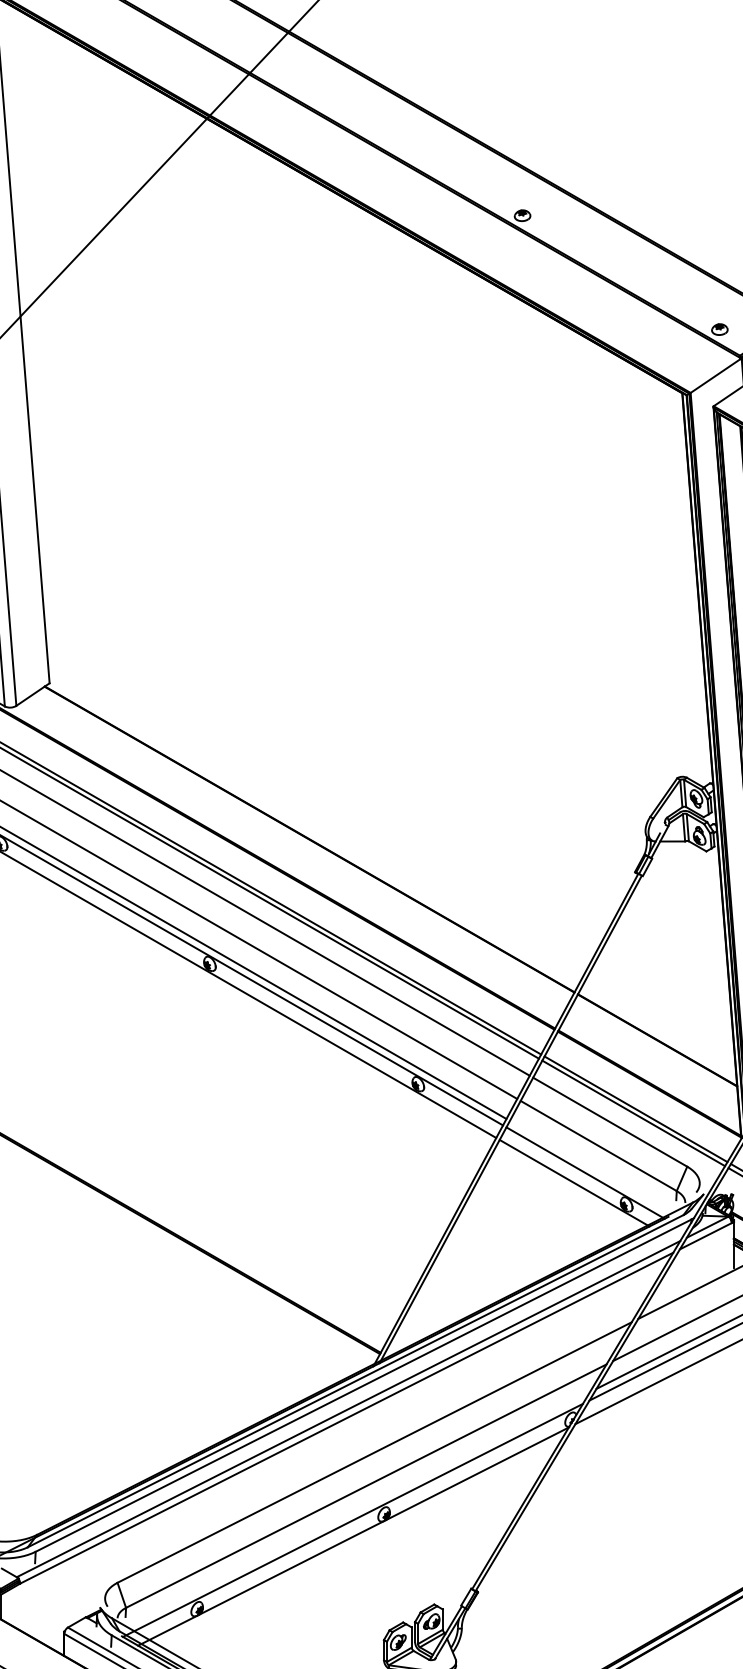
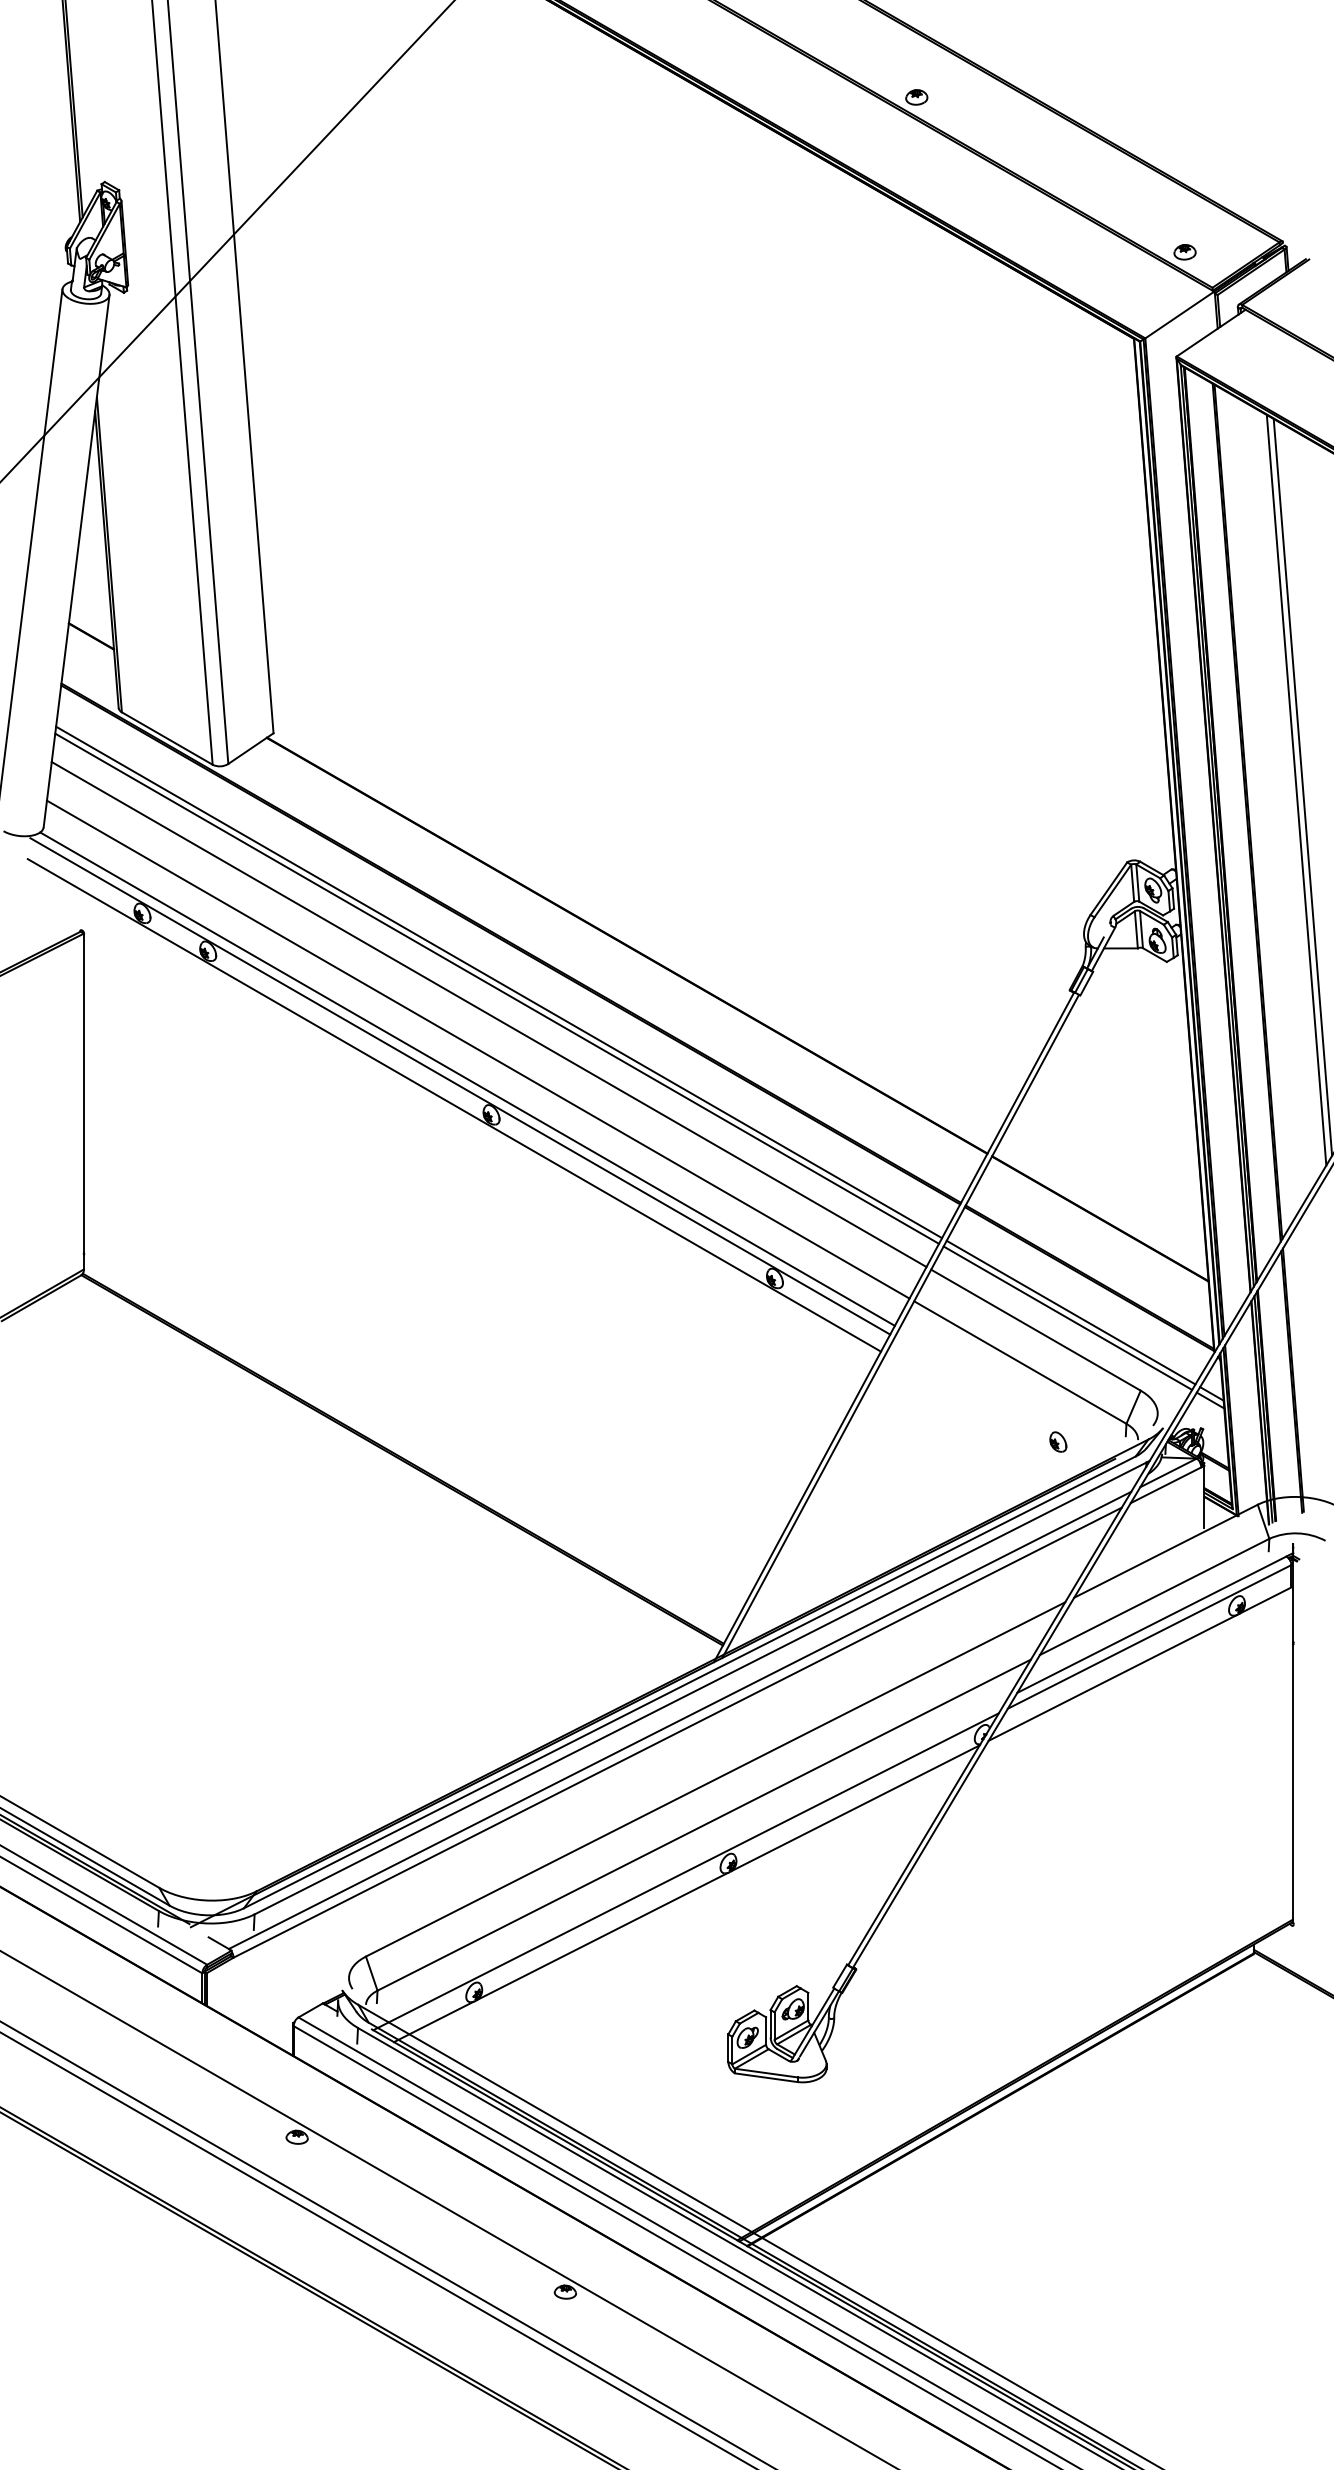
line: (585, 1173) -> (1002, 1399), removed
line: (574, 1182) -> (987, 1412), removed

